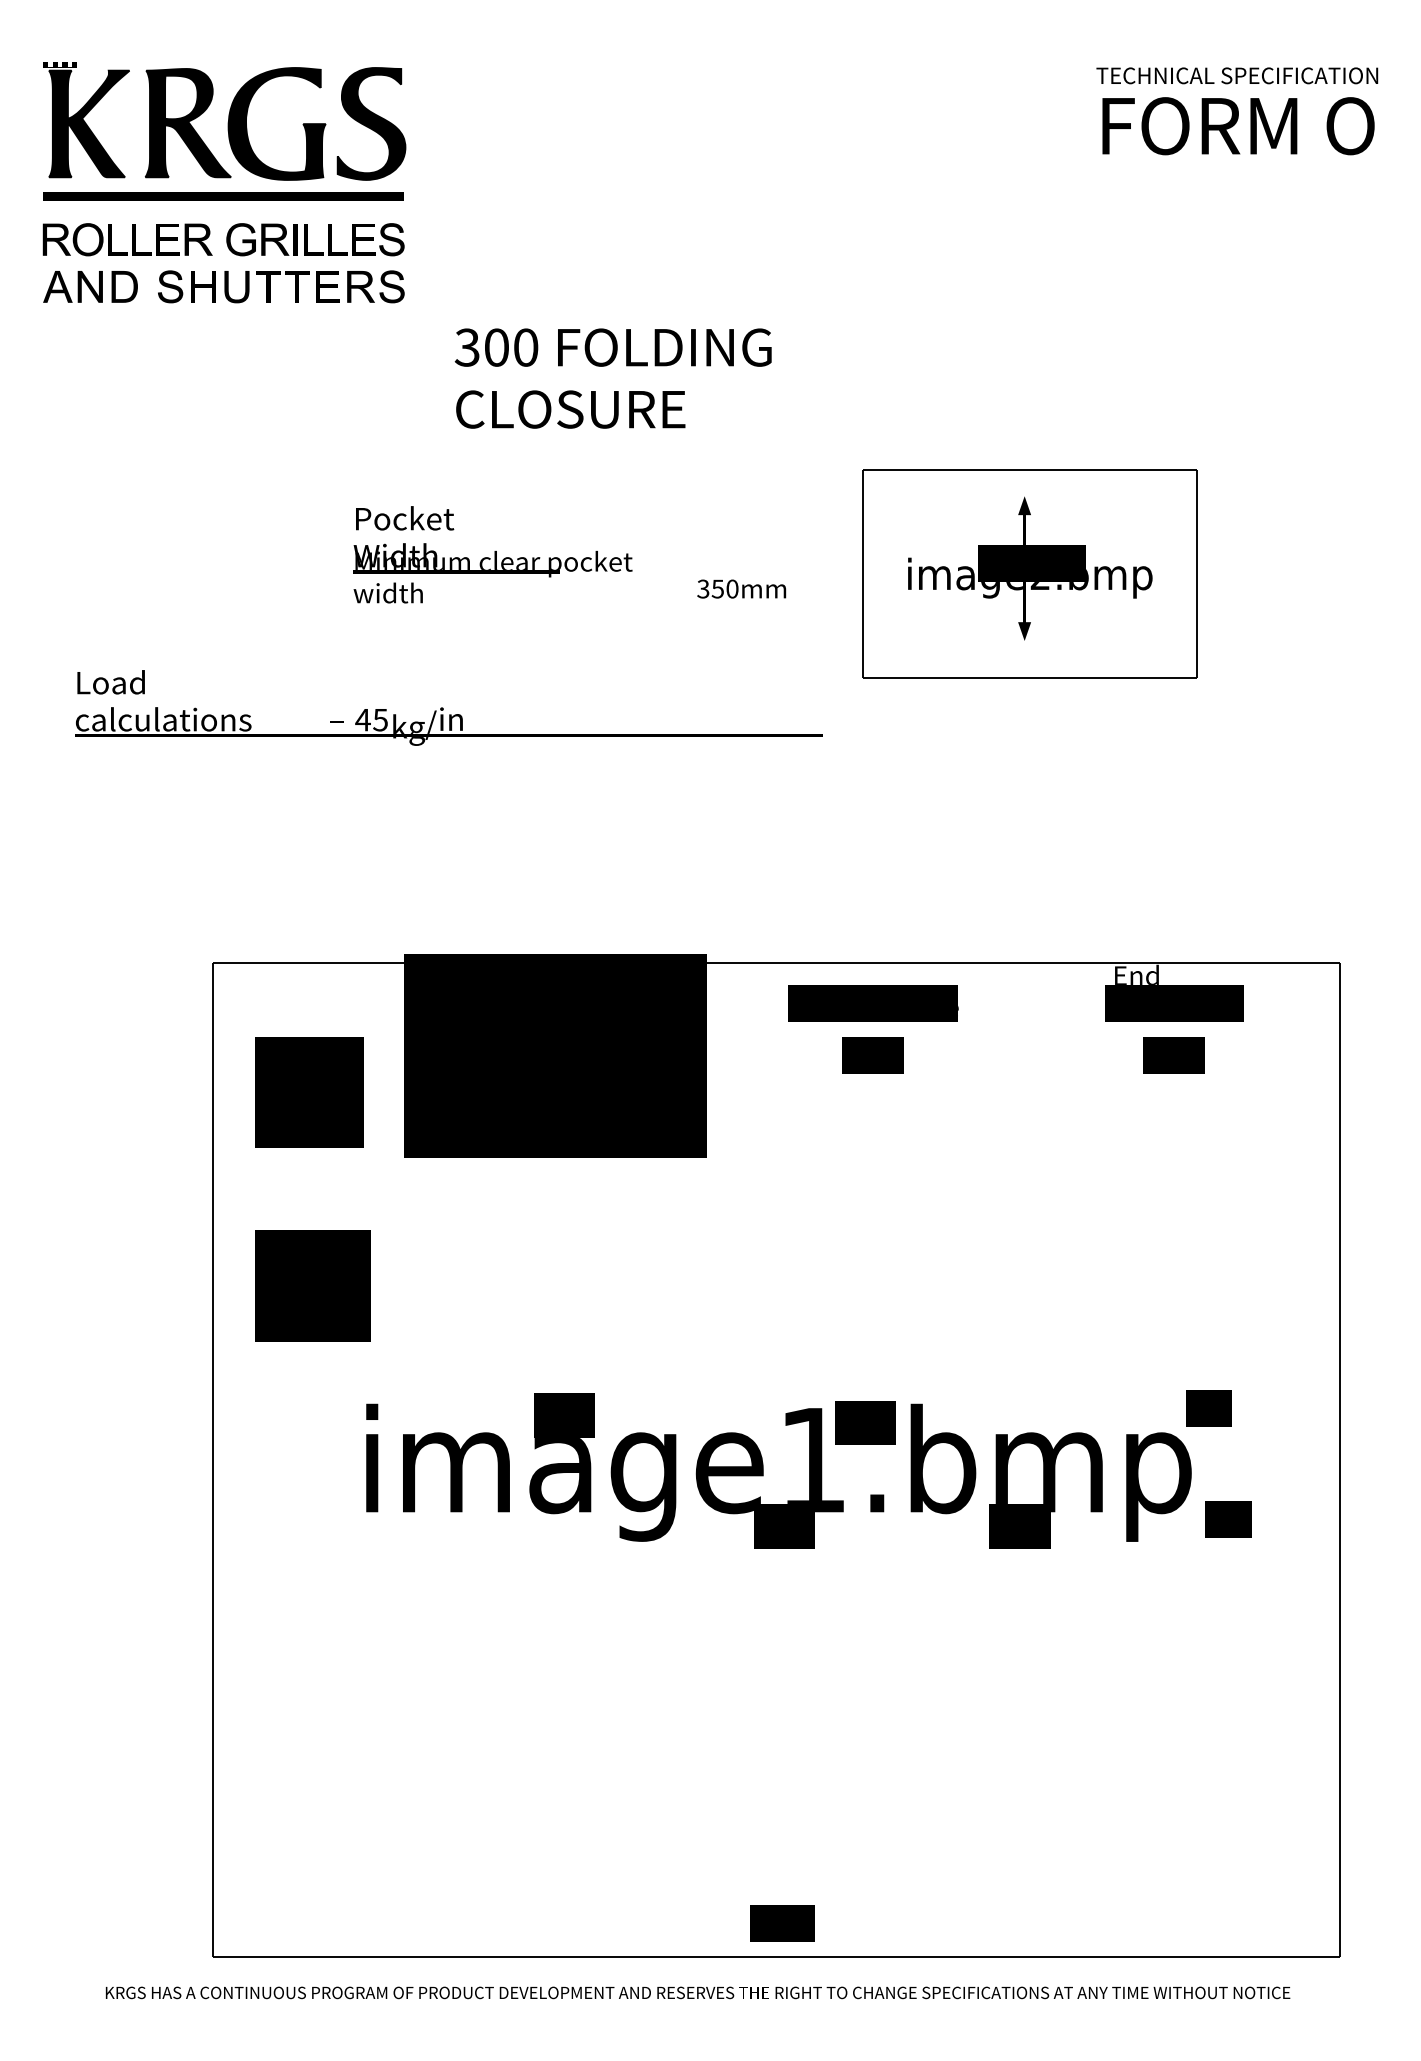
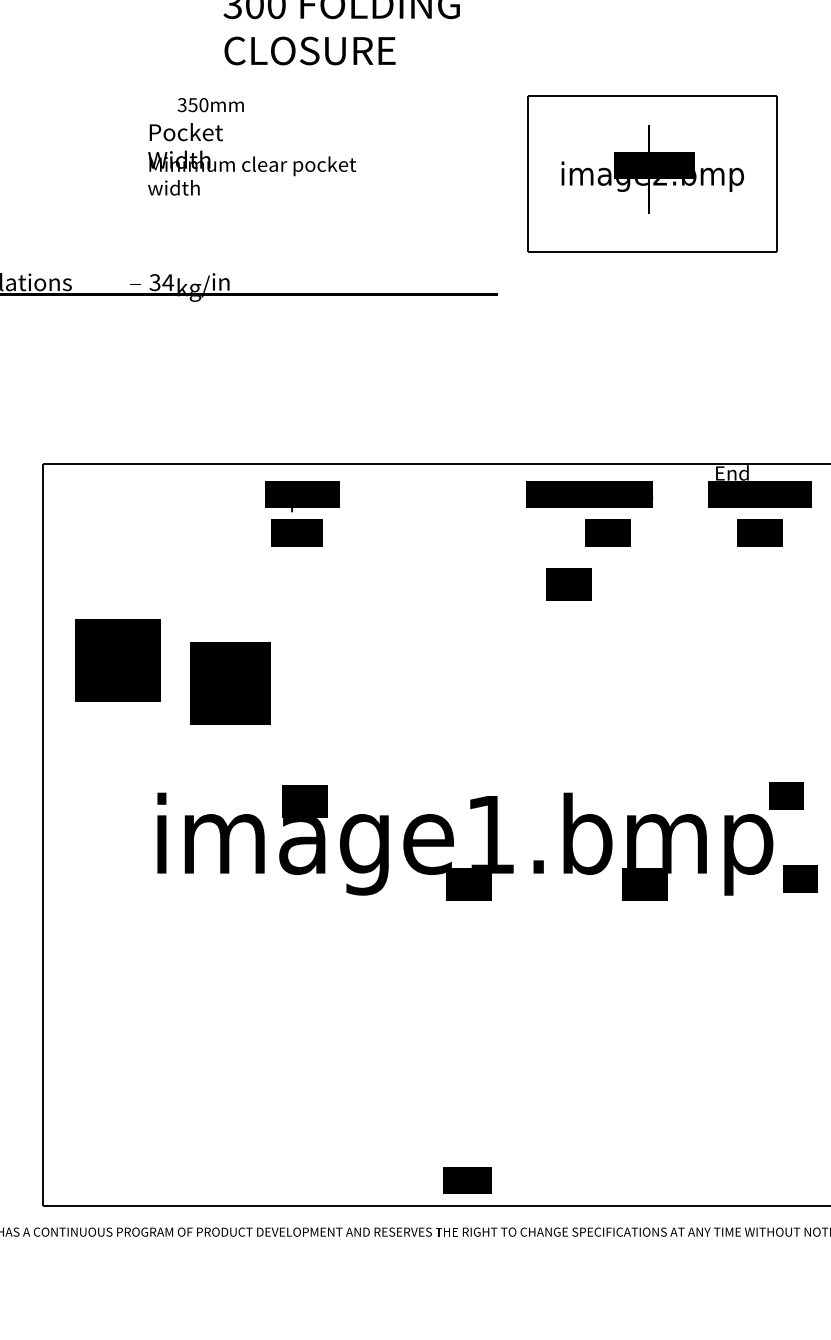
fill: (1024, 505) -> (648, 122), removed
fill: (455, 571) -> (224, 171), removed
text: (741, 588) -> (210, 104), moved
fill: (1024, 631) -> (648, 216), removed
text: (371, 719) -> (161, 282), 45 -> 34
fill: (560, 1003) -> (302, 494), removed
text: (873, 1003) -> (589, 494), moved
fill: (552, 1055) -> (296, 532), removed
fill: (555, 1055) -> (298, 532), removed
text: (872, 1055) -> (607, 532), moved
text: (309, 1092) -> (230, 682), moved
text: (312, 1285) -> (117, 660), moved
text: (865, 1422) -> (569, 584), moved

